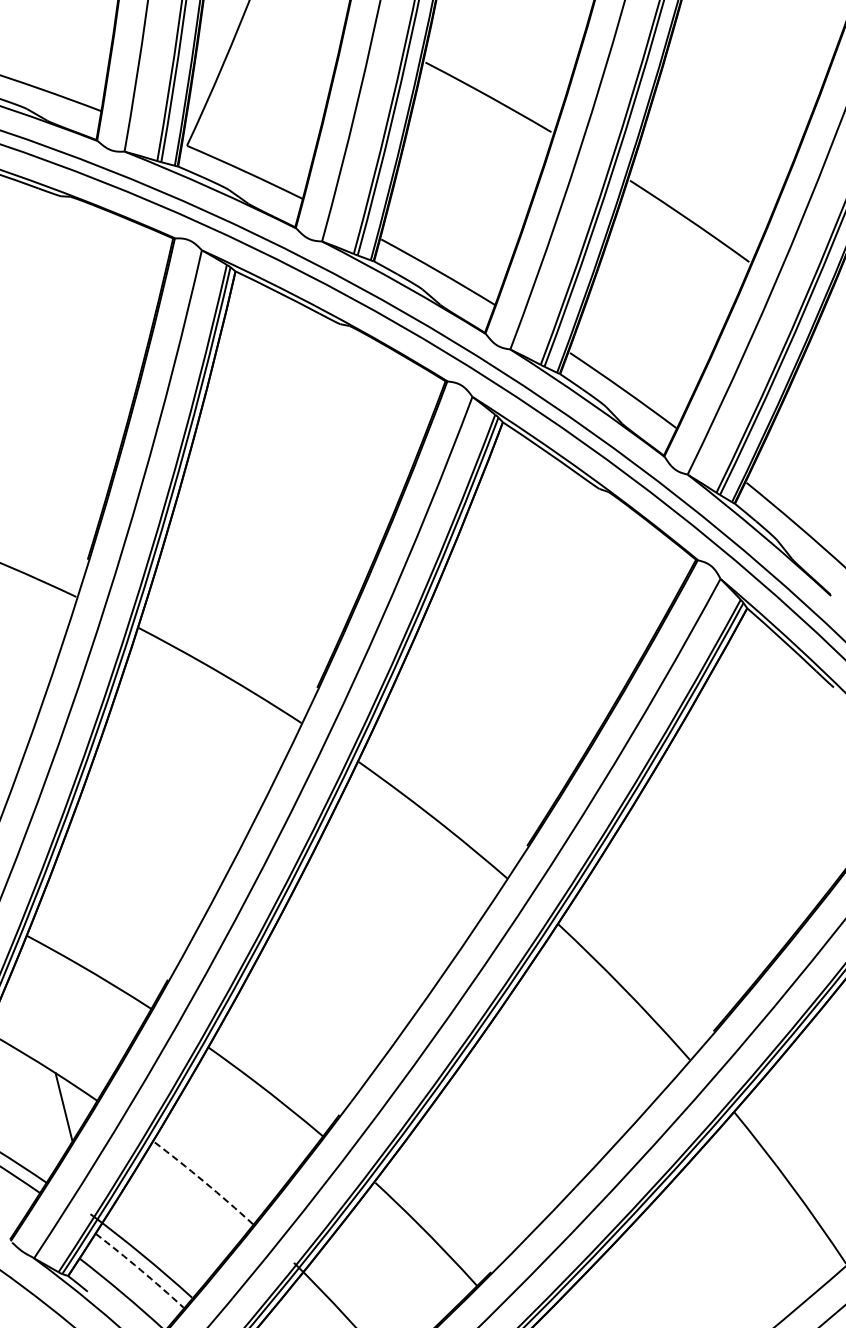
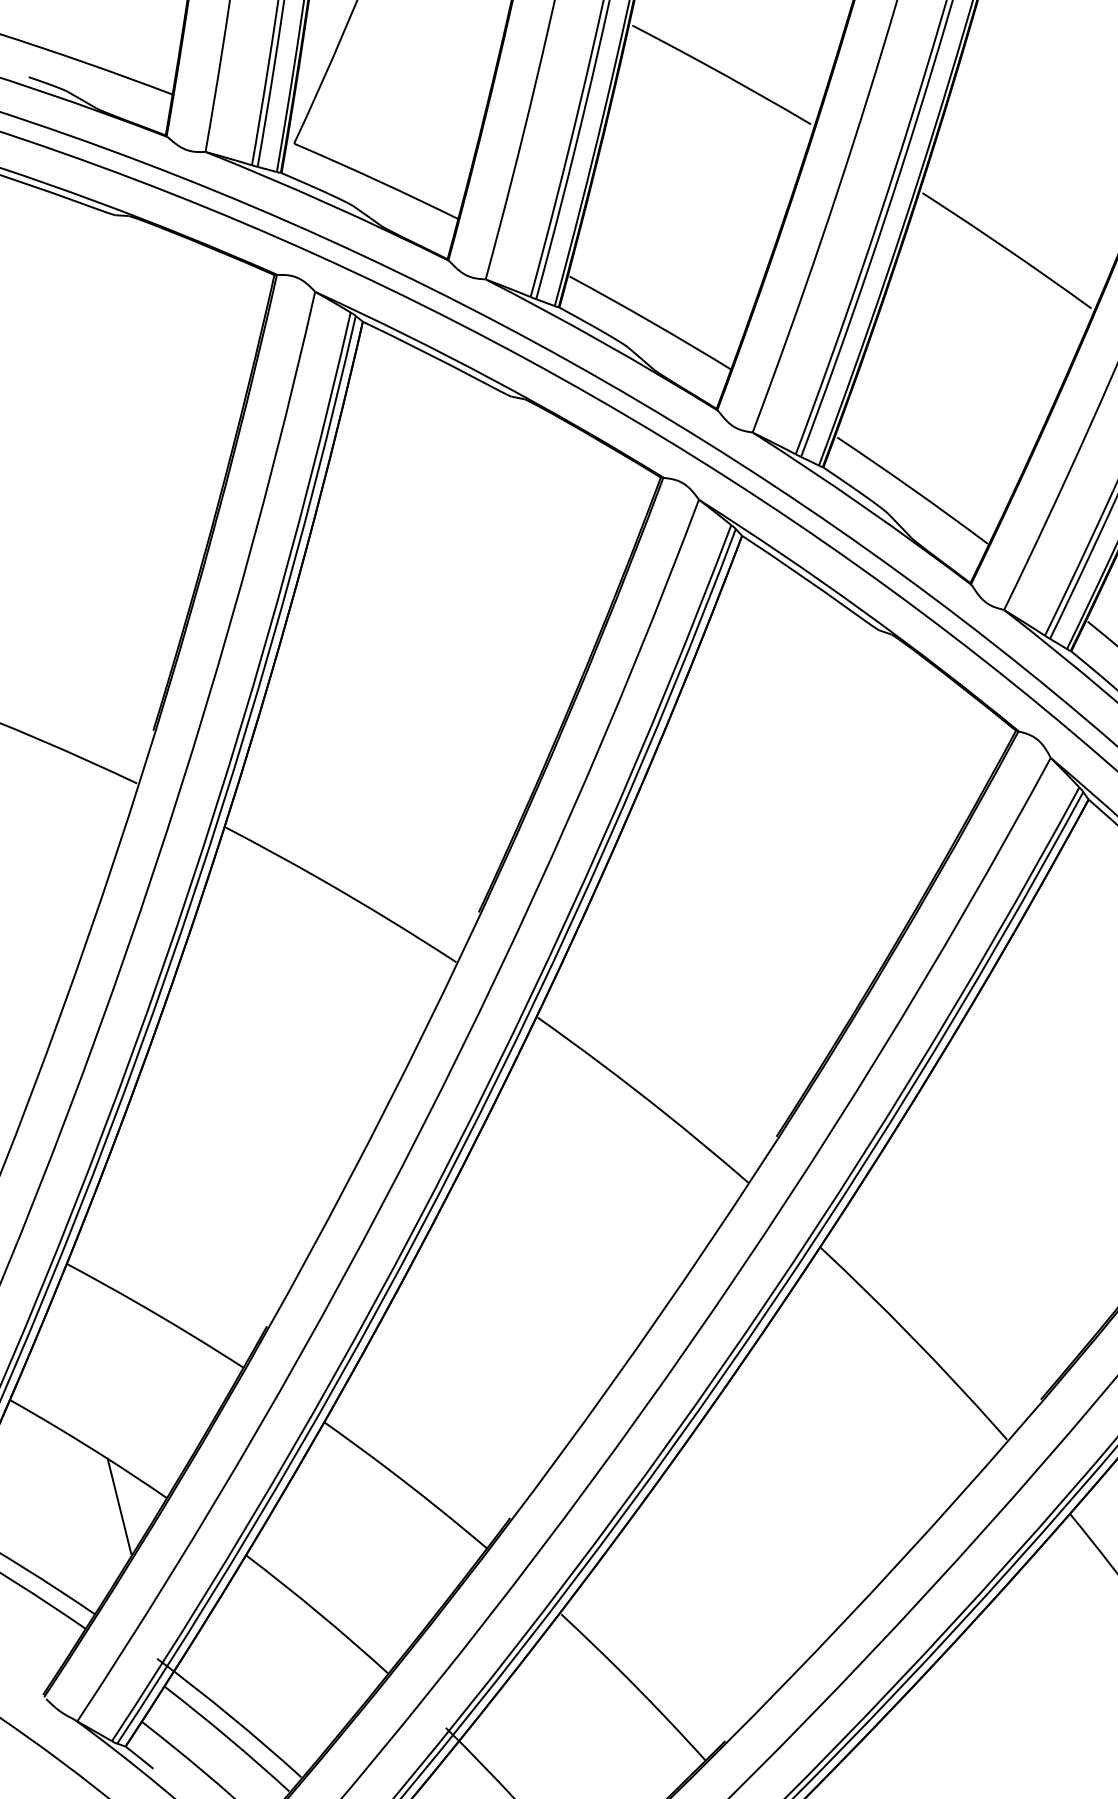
arc: (204, 1181) -> (318, 1612), dashed -> solid
arc: (140, 1269) -> (228, 1737), dashed -> solid

